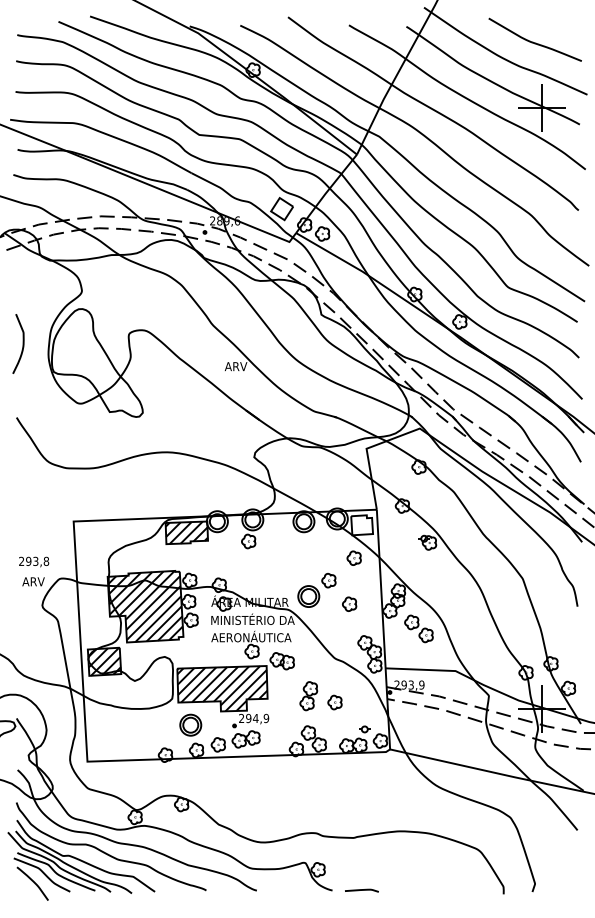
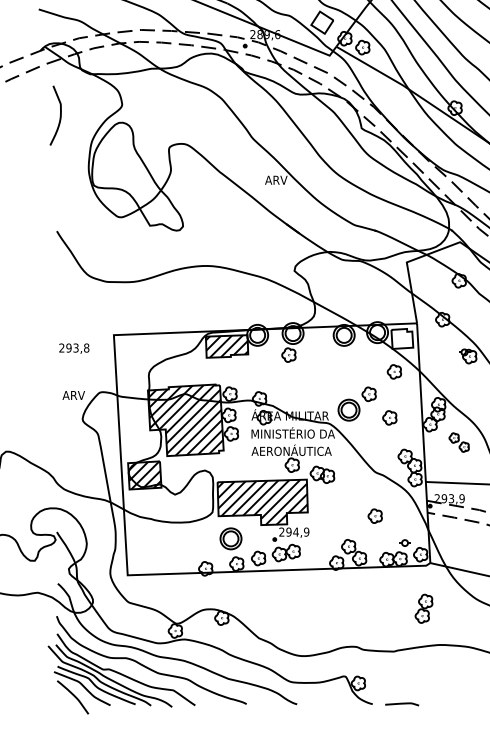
curve: (22, 343) -> (59, 115), moved
text: (34, 561) -> (74, 348), moved
part: (418, 628) -> (458, 442), size x0.7
part: (308, 696) -> (423, 609), moved

